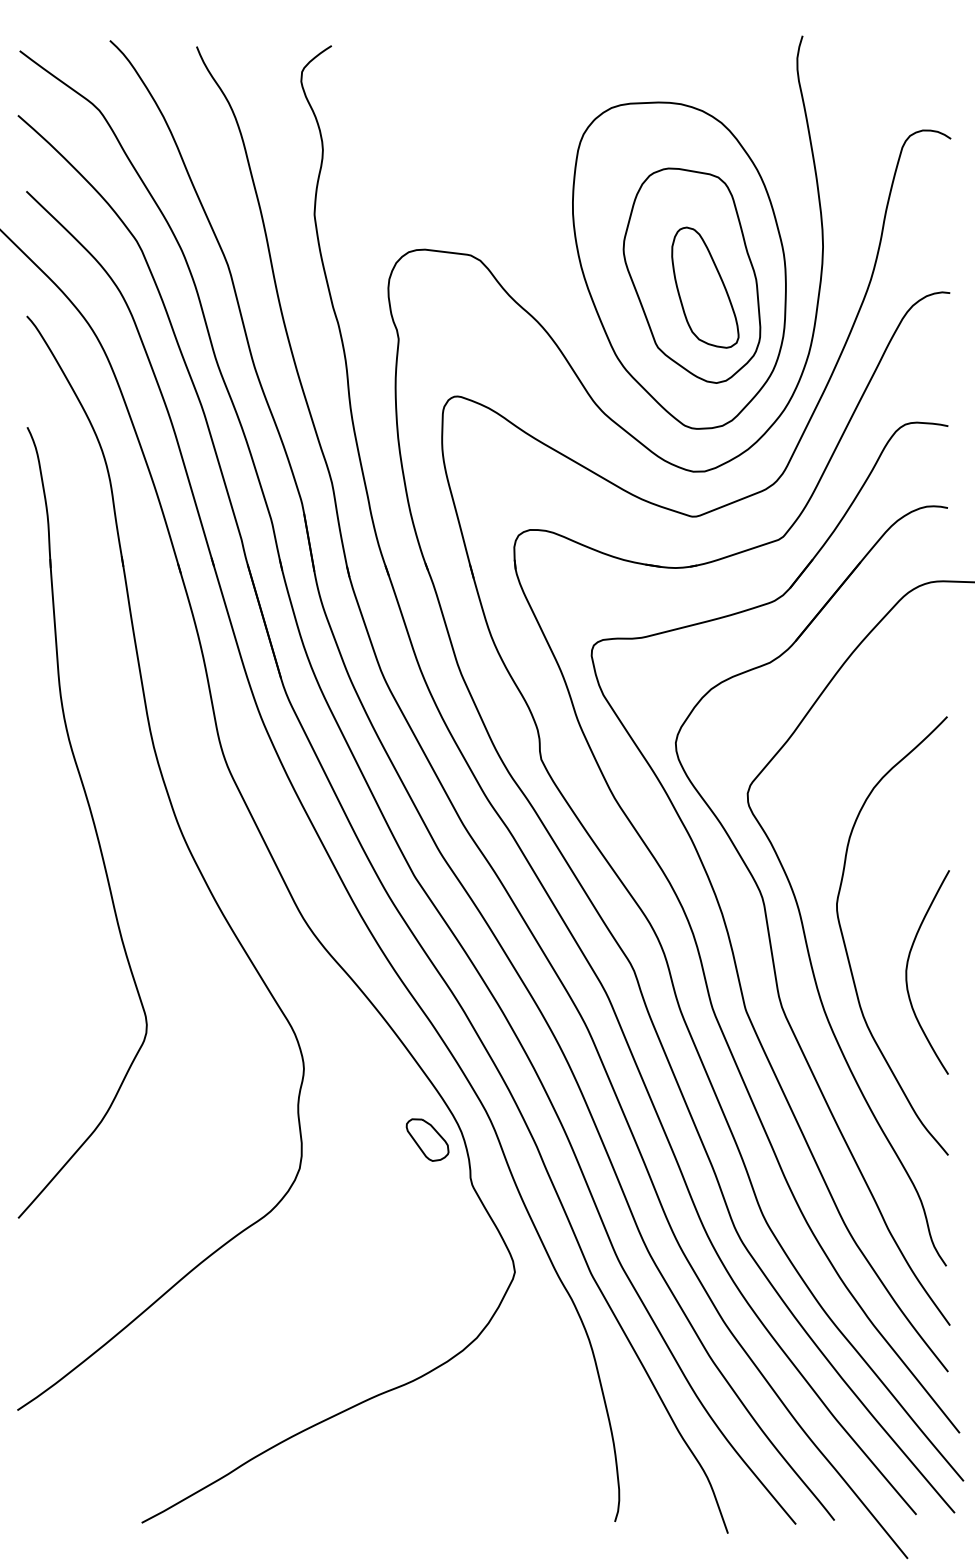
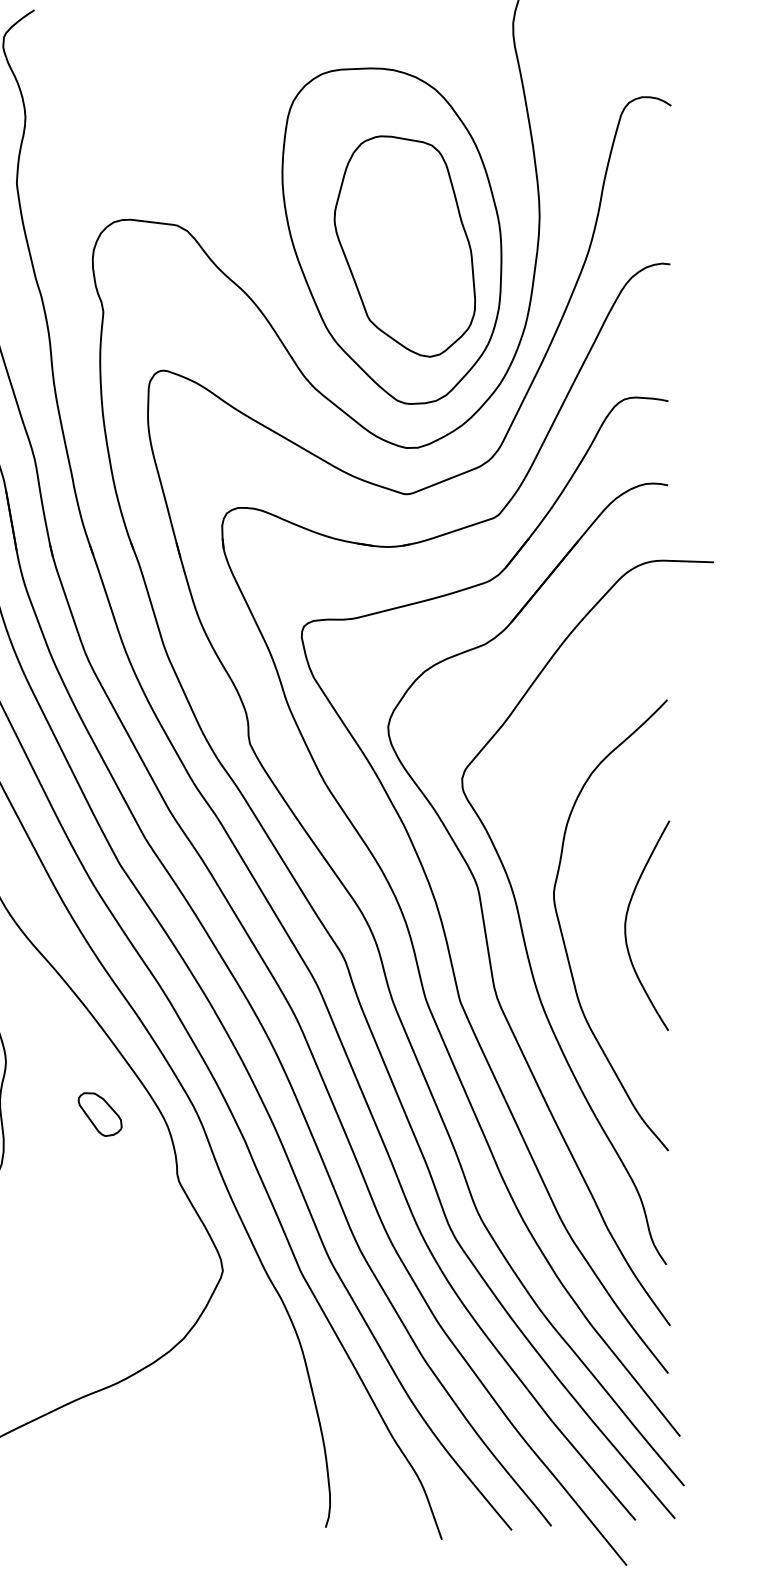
part: (705, 287) -> (418, 258), removed
curve: (907, 972) -> (626, 925), moved
part: (427, 1139) -> (100, 1113), moved

